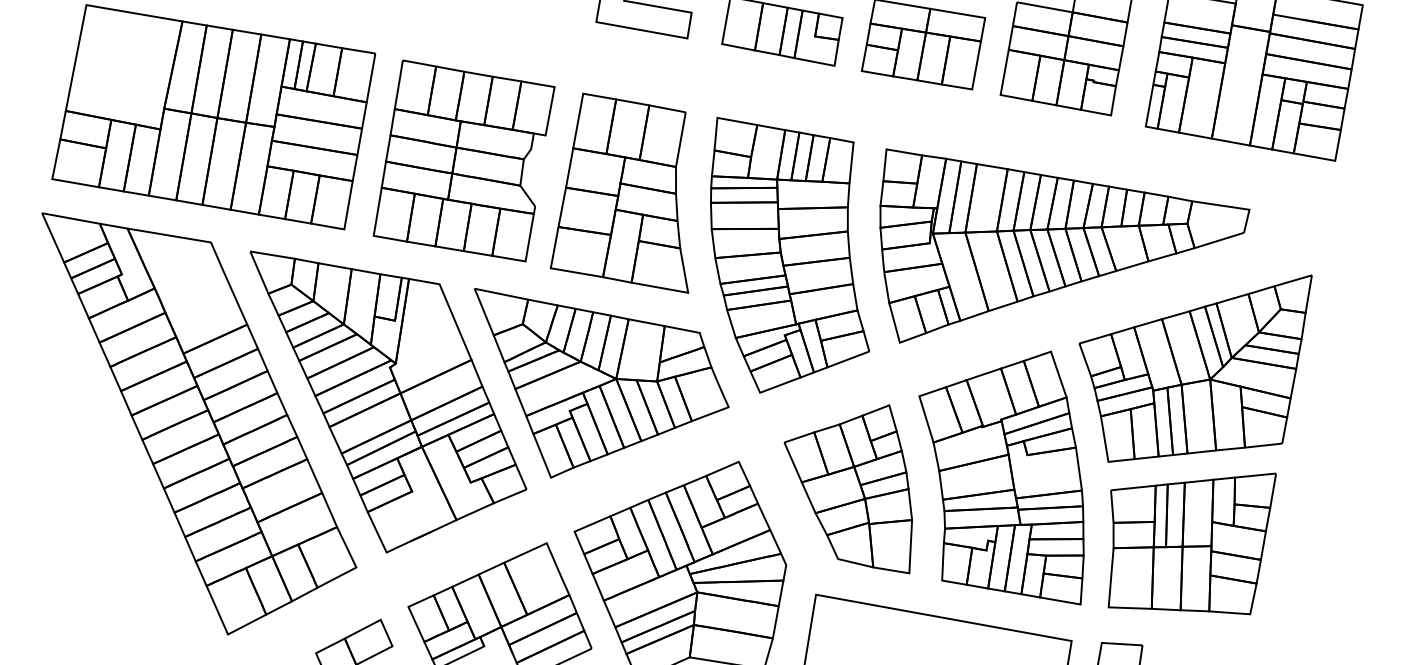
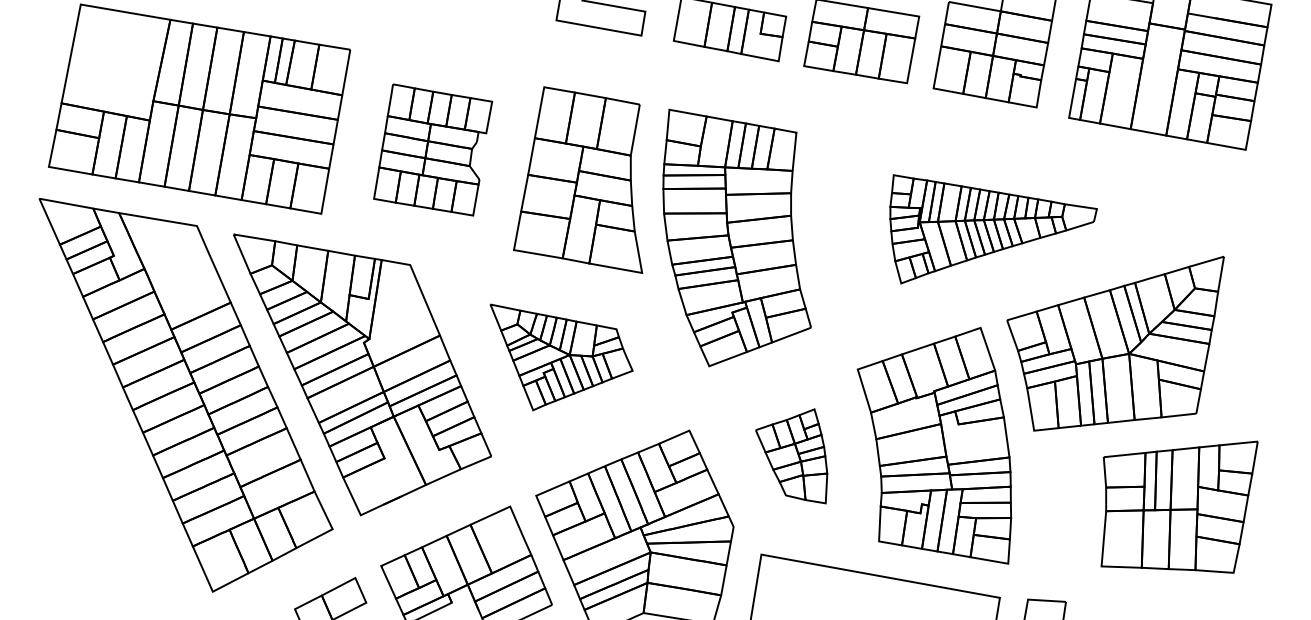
part: (463, 160) -> (432, 149), size x0.7
part: (1064, 245) -> (993, 228), size x0.6
part: (601, 383) -> (561, 357), size x0.6
part: (848, 489) -> (791, 456), size x0.6
part: (1191, 543) -> (1178, 506), moved

